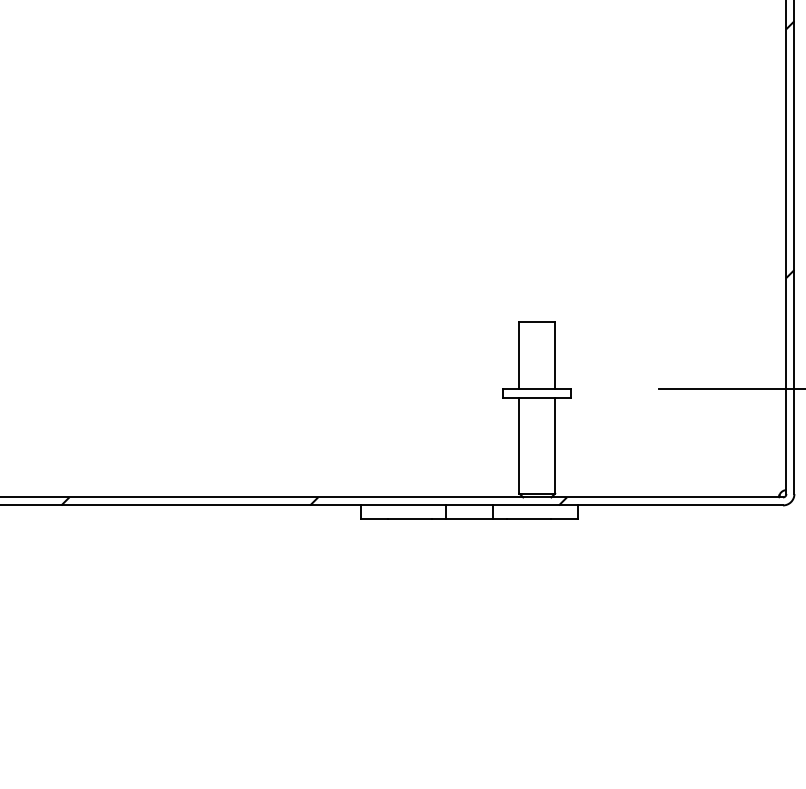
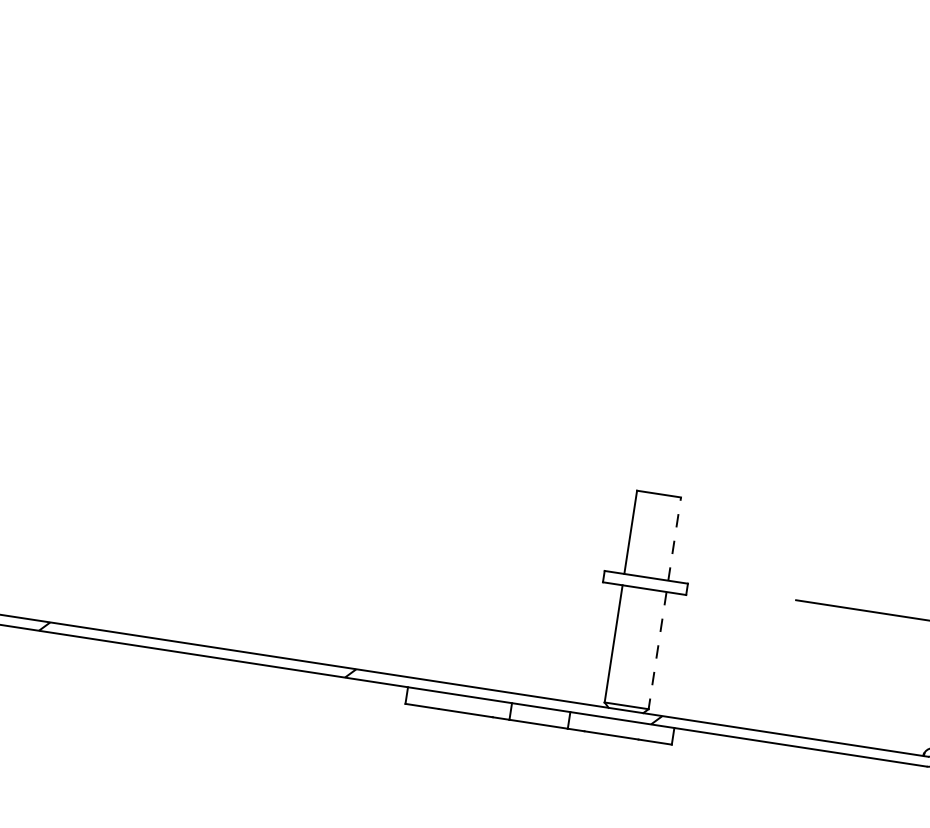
line: (555, 355) -> (675, 539), solid -> dashed
line: (555, 446) -> (657, 651), solid -> dashed

